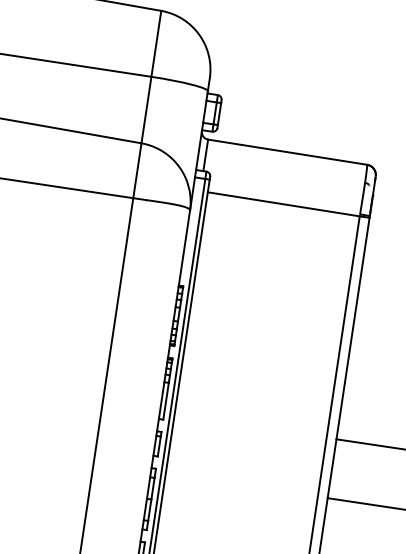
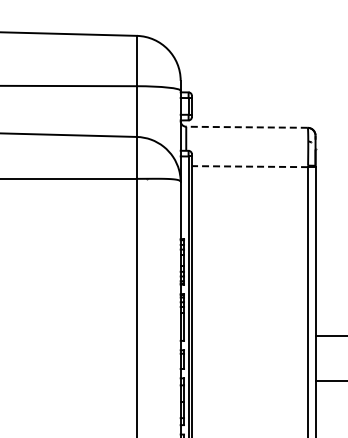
line: (288, 152) -> (247, 127), solid -> dashed
line: (283, 204) -> (249, 166), solid -> dashed

